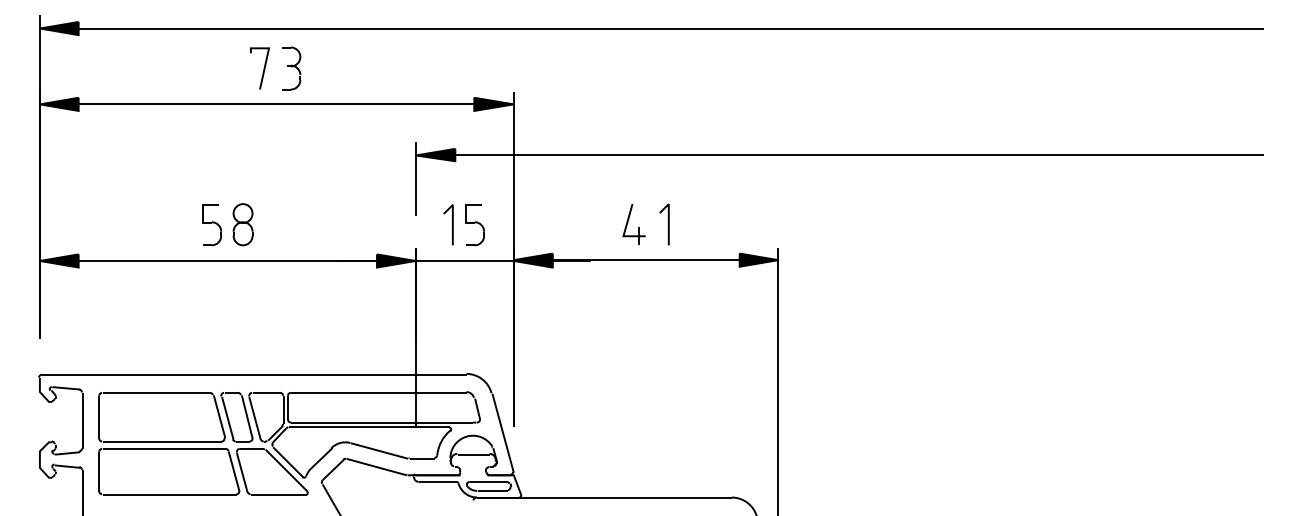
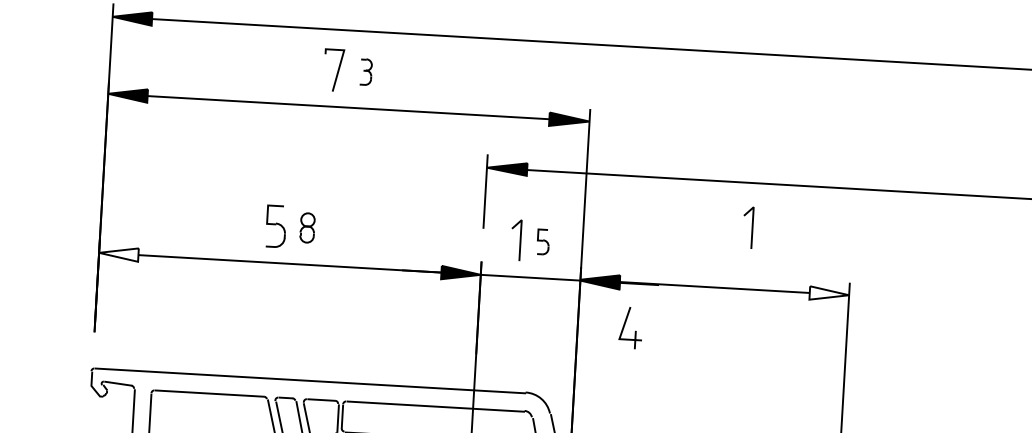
part: (291, 68) -> (365, 72), size x0.6
part: (242, 224) -> (306, 227), size x0.7
part: (633, 224) -> (630, 327), moved
curve: (667, 224) -> (751, 227), moved
part: (475, 225) -> (543, 242), size x0.6
fill: (758, 259) -> (828, 293), removed
fill: (58, 260) -> (118, 253), removed

